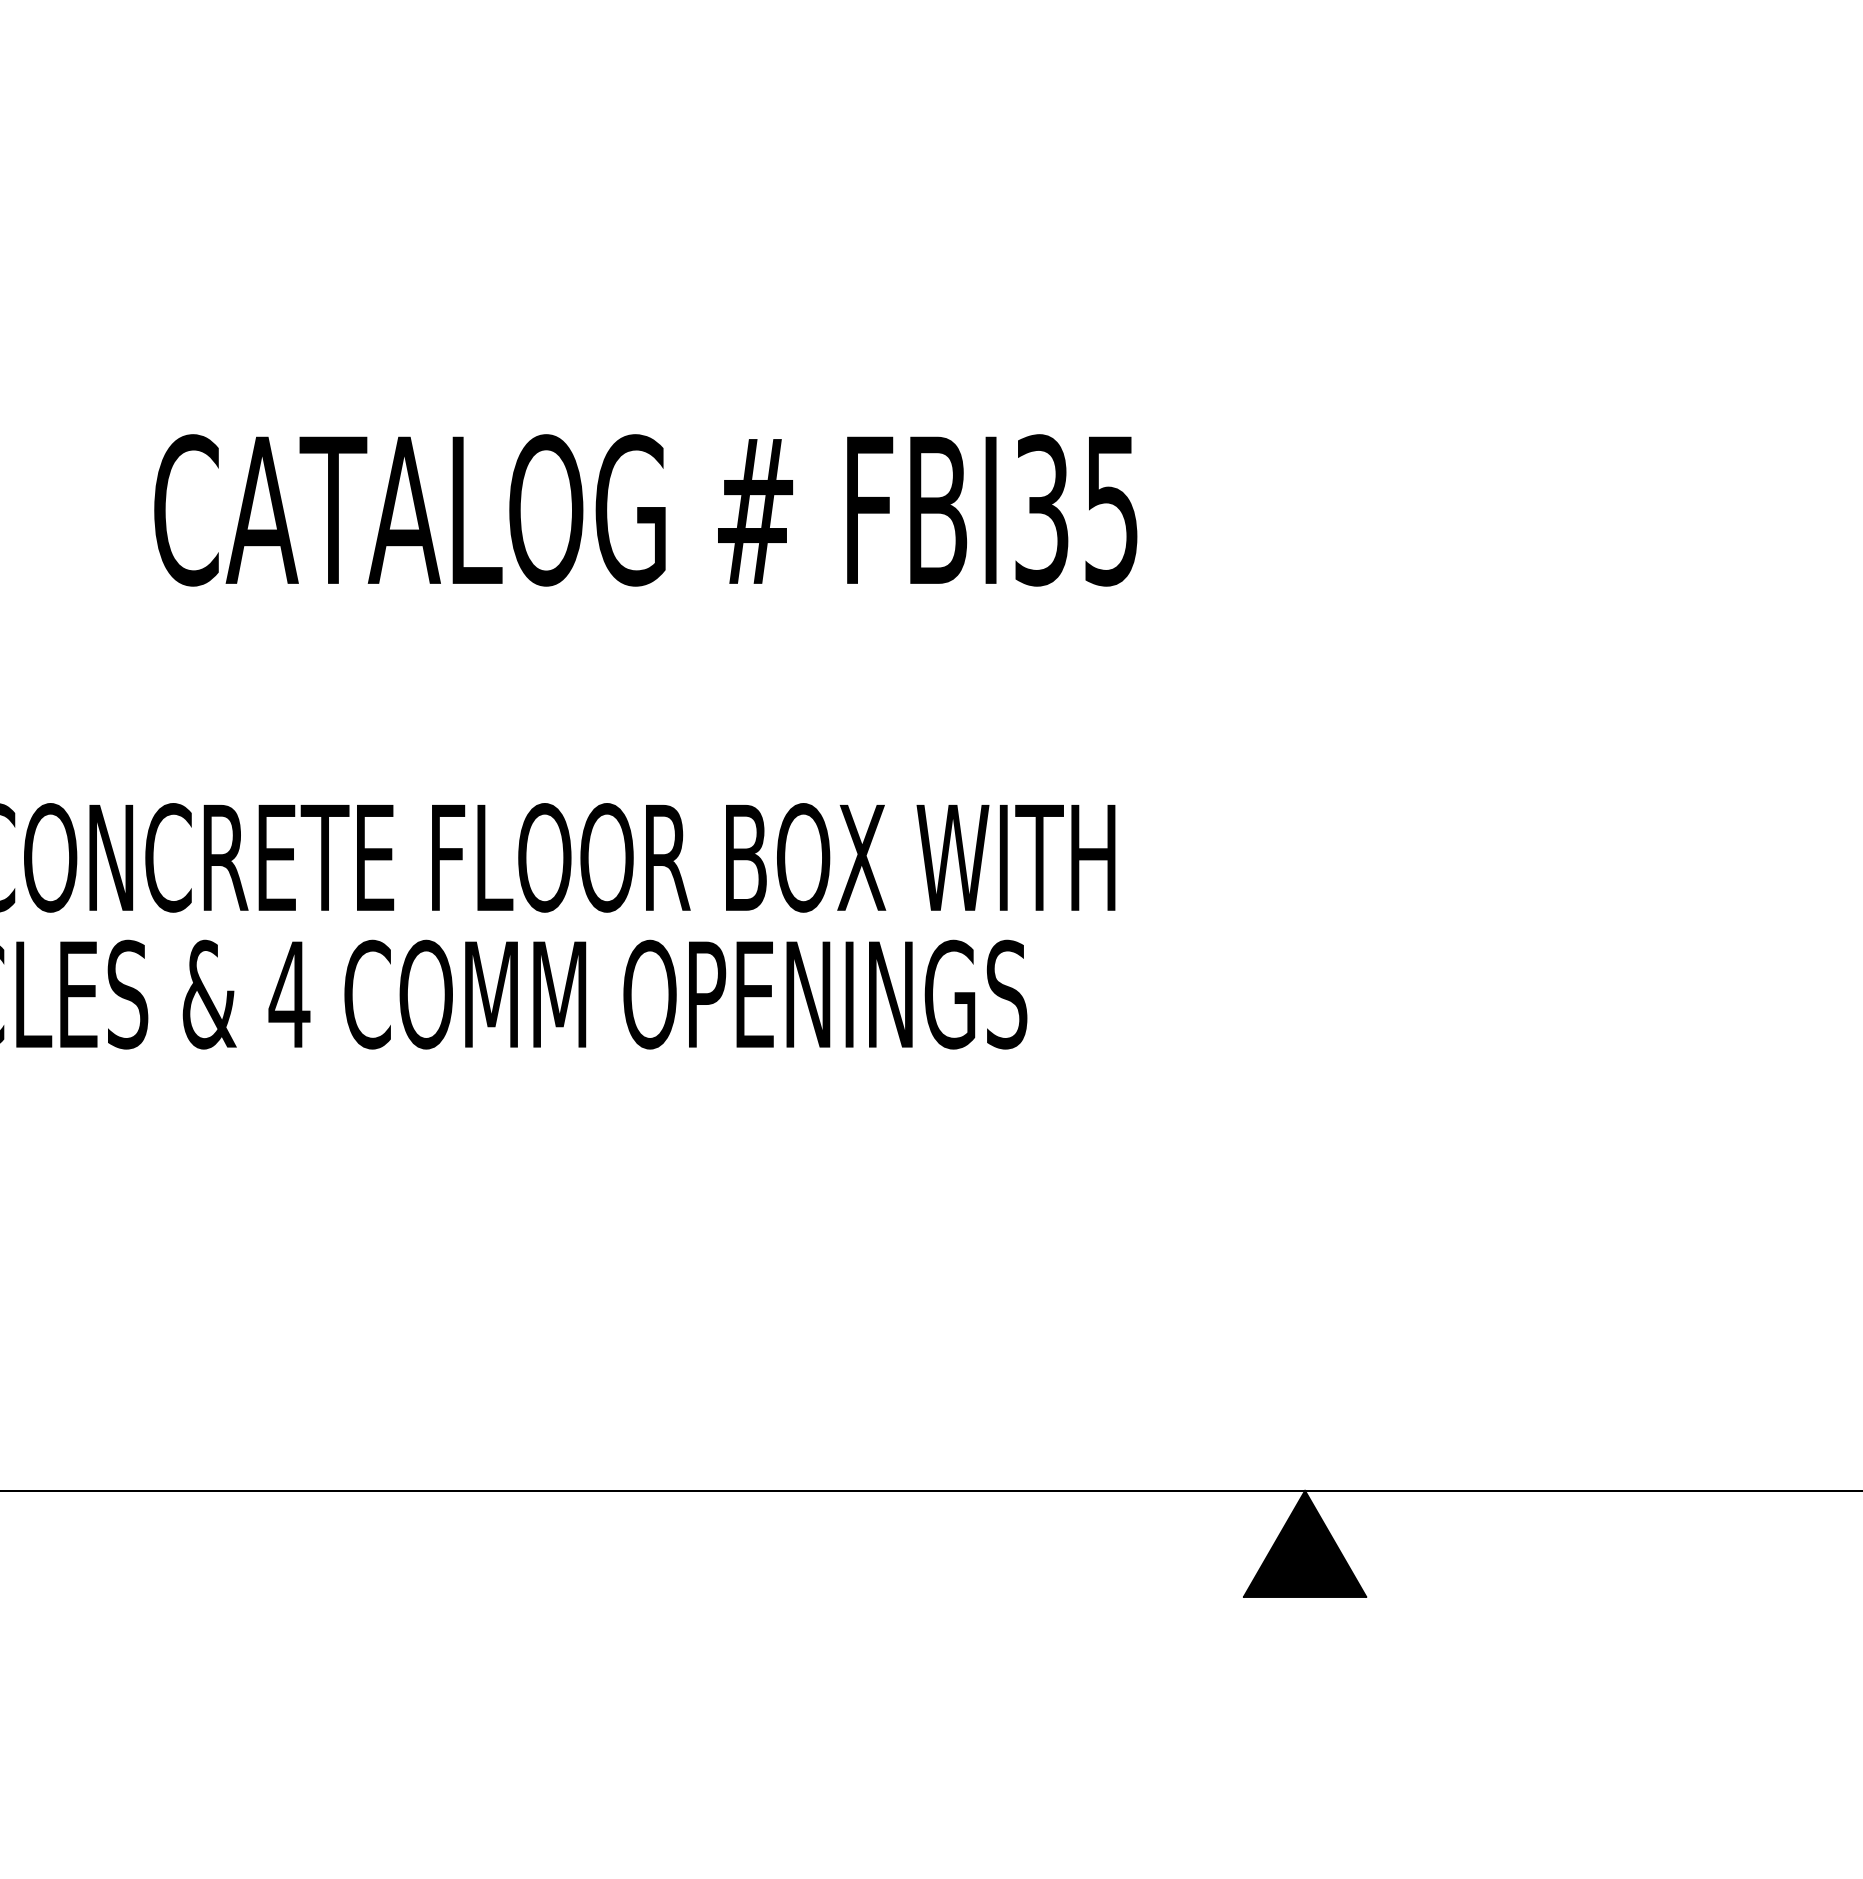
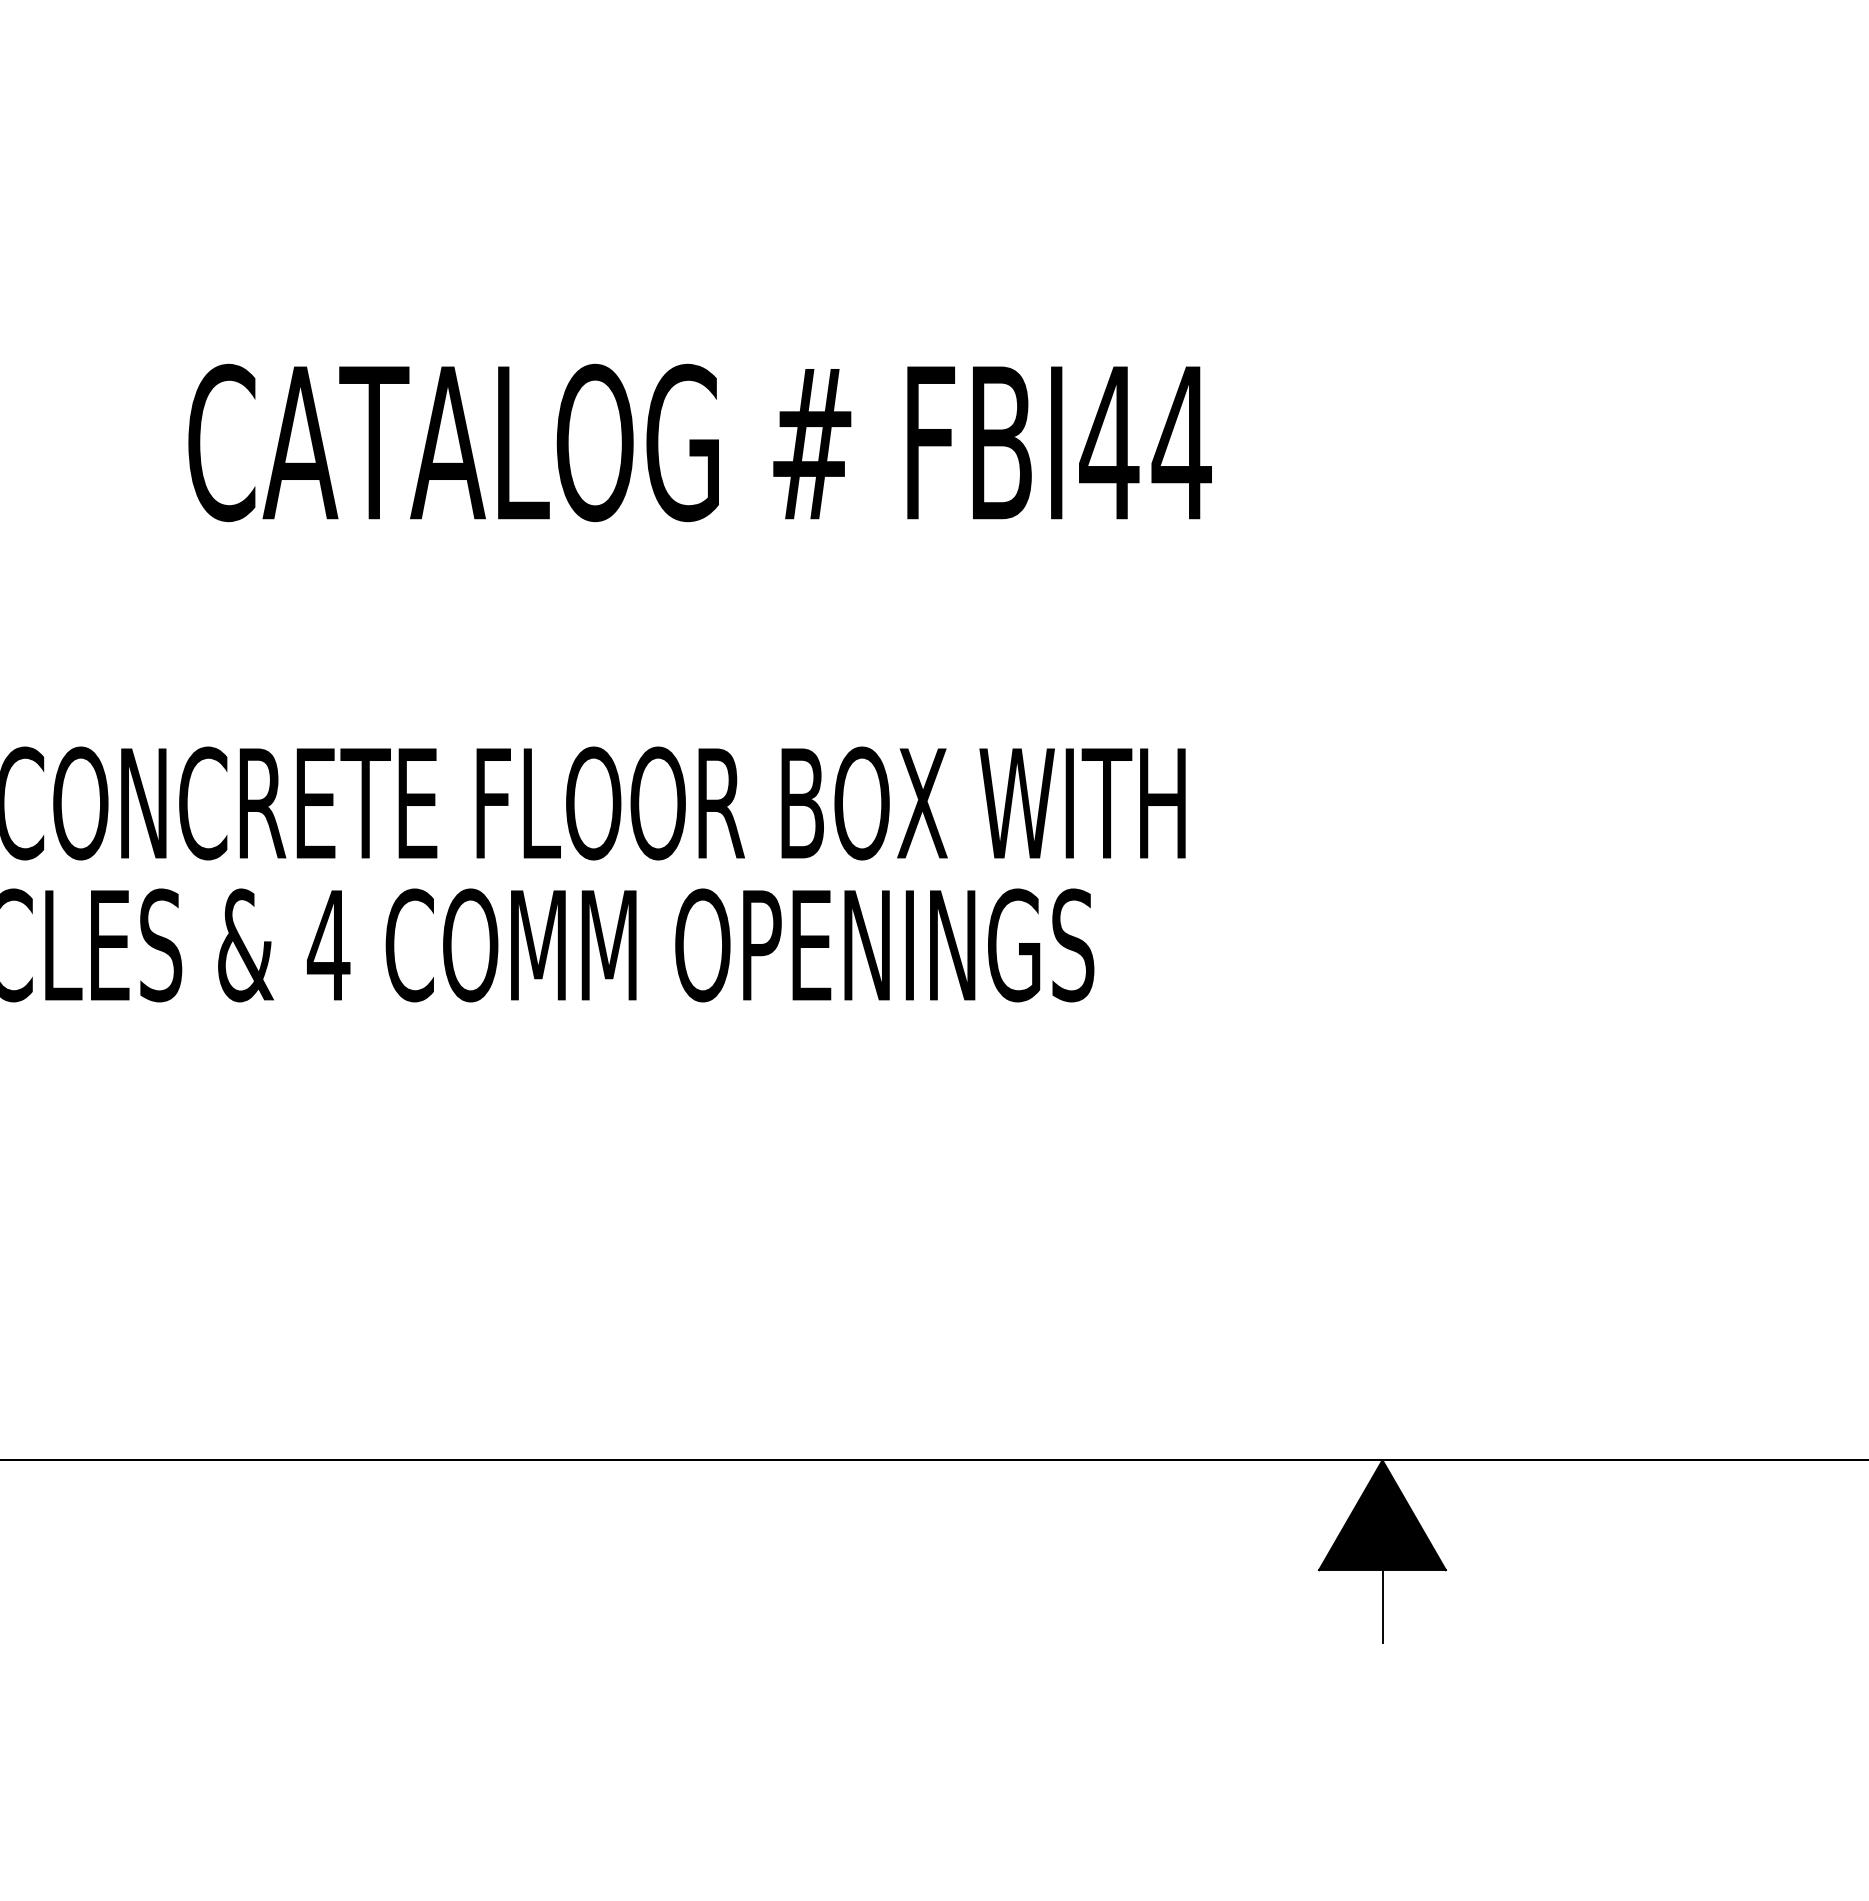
text: (1076, 510) -> (1145, 443), FBI35 -> FBI44
line: (1305, 1631) -> (1382, 1606), added

